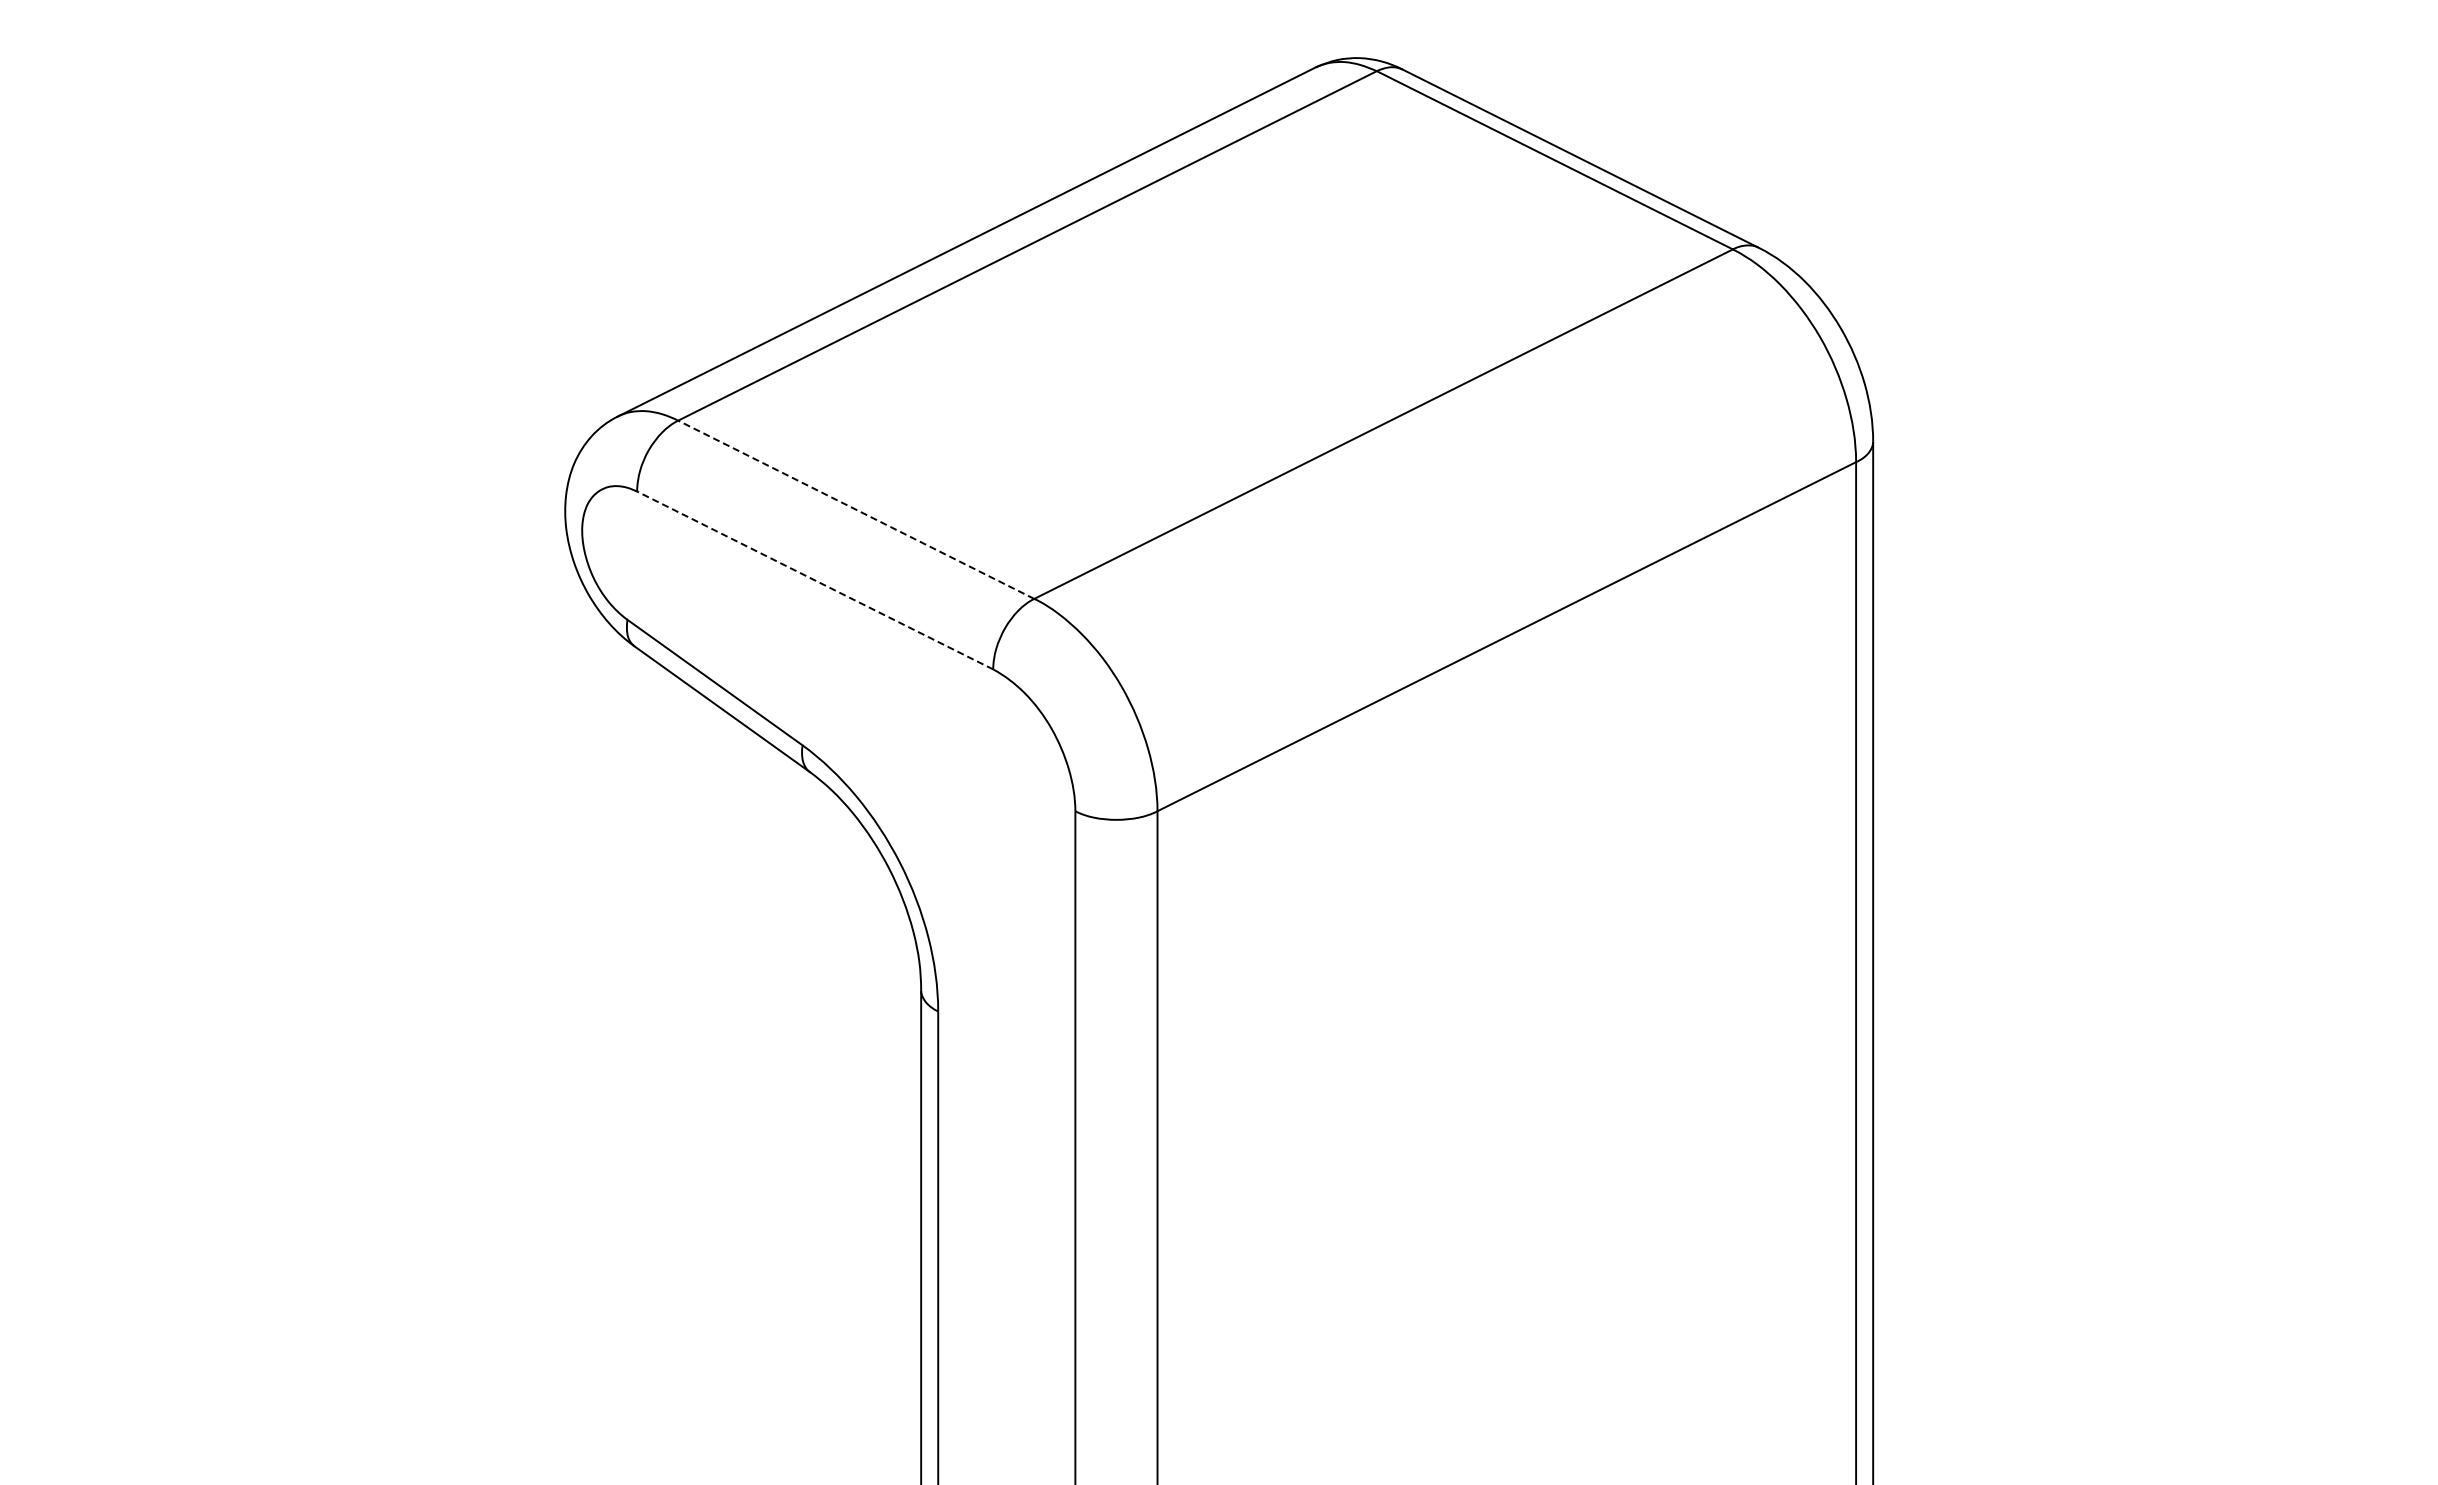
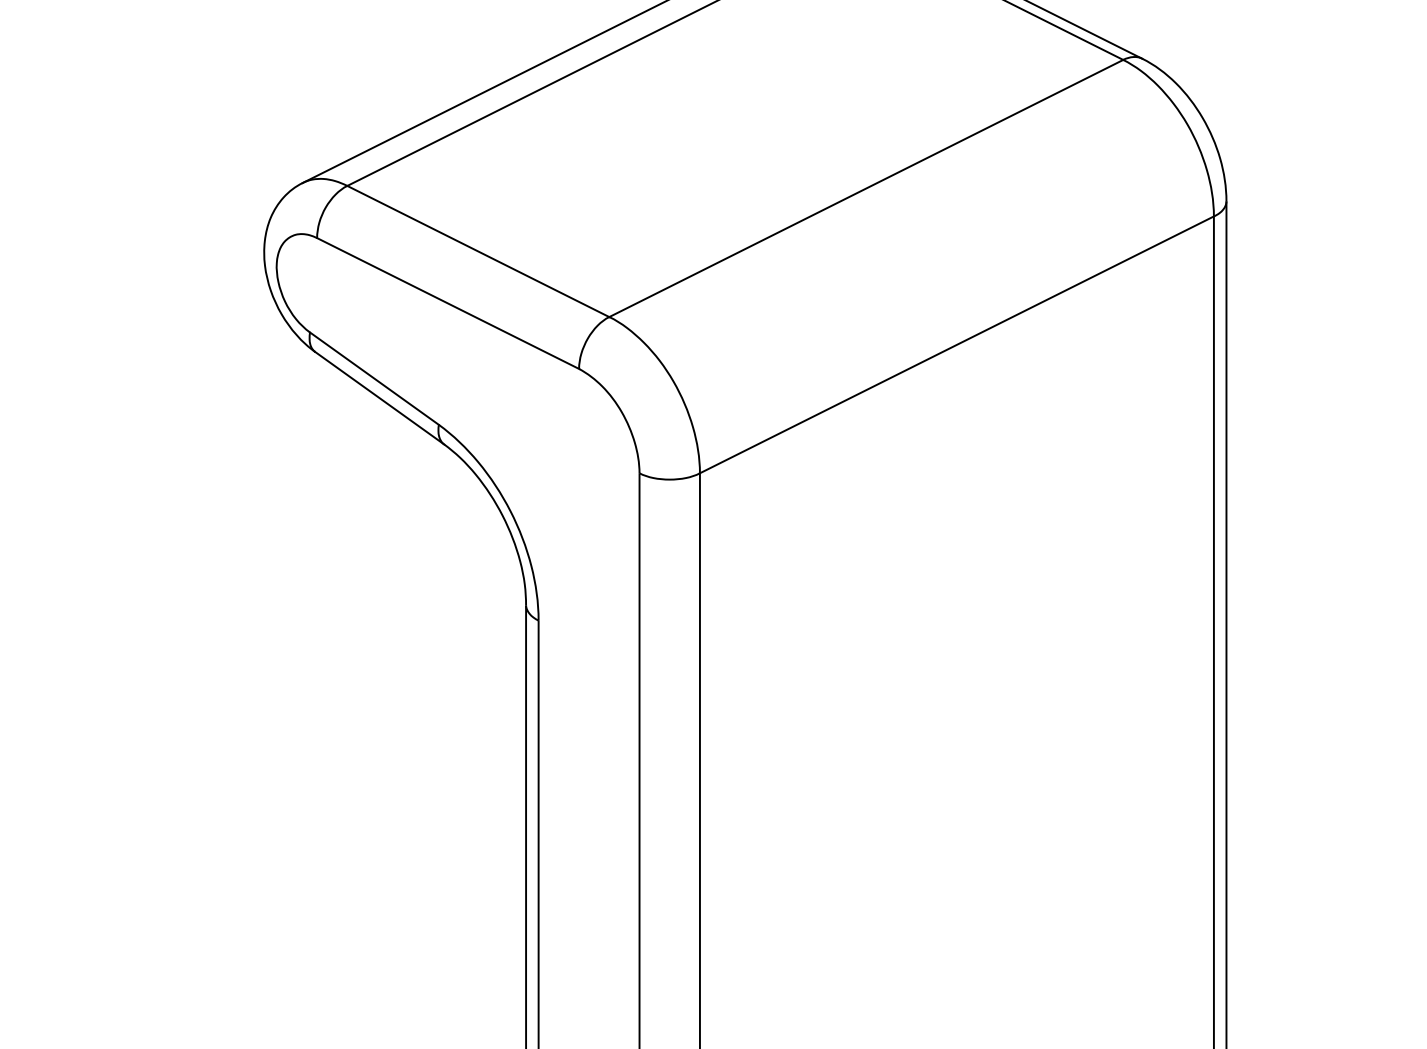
line: (855, 509) -> (477, 251), dashed -> solid
line: (814, 580) -> (447, 303), dashed -> solid

